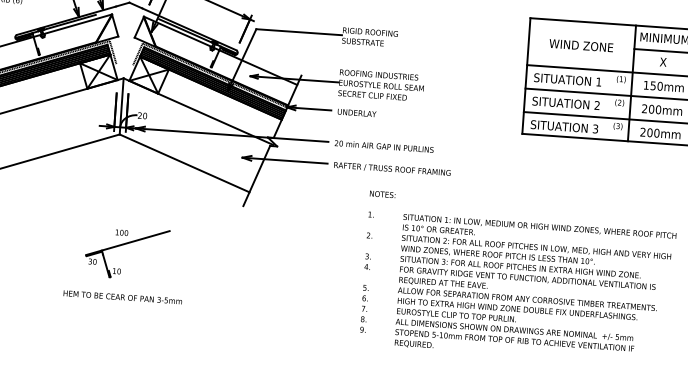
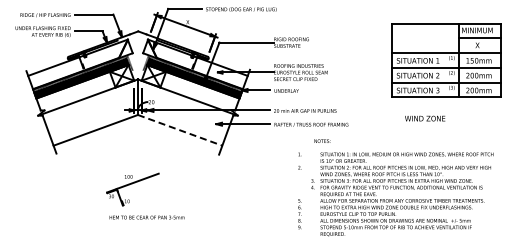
text: (581, 45) -> (425, 118), moved
line: (185, 163) -> (180, 130), solid -> dashed
text: (382, 193) -> (322, 140), moved
part: (126, 253) -> (132, 189), moved
text: (366, 262) -> (312, 184), moved

